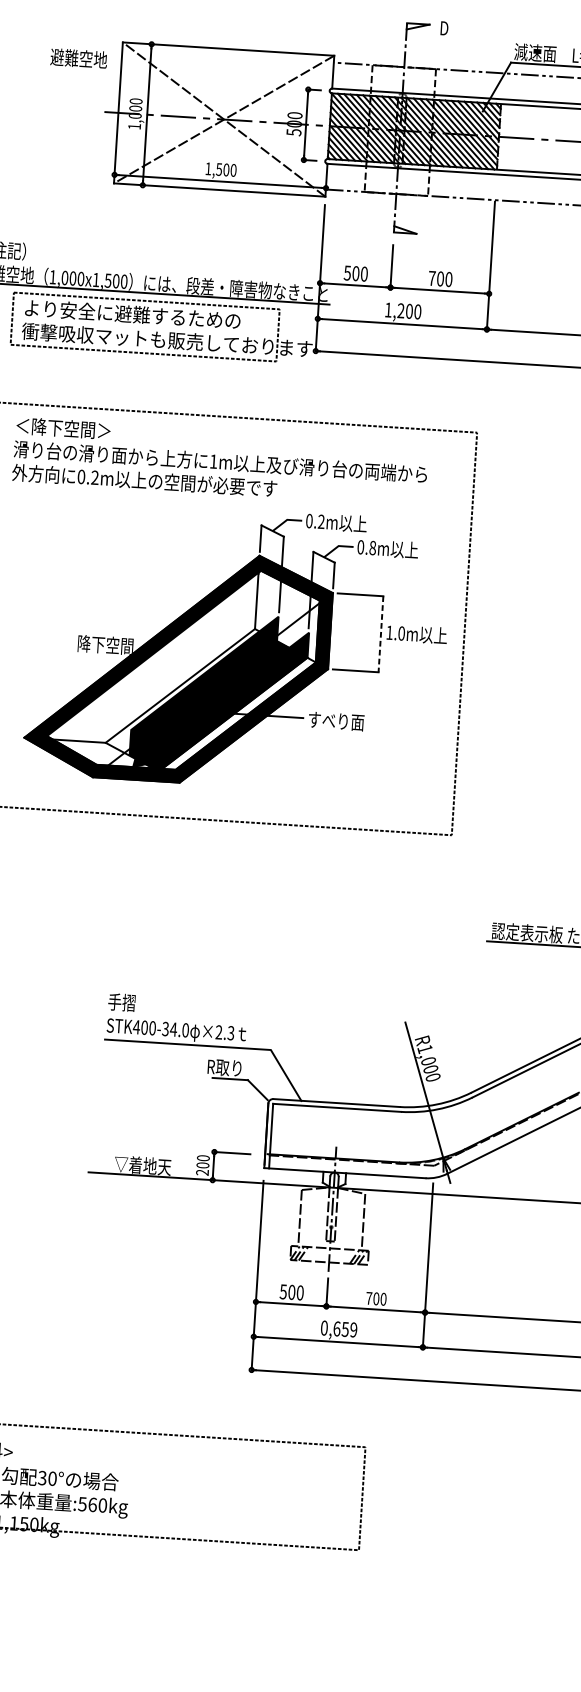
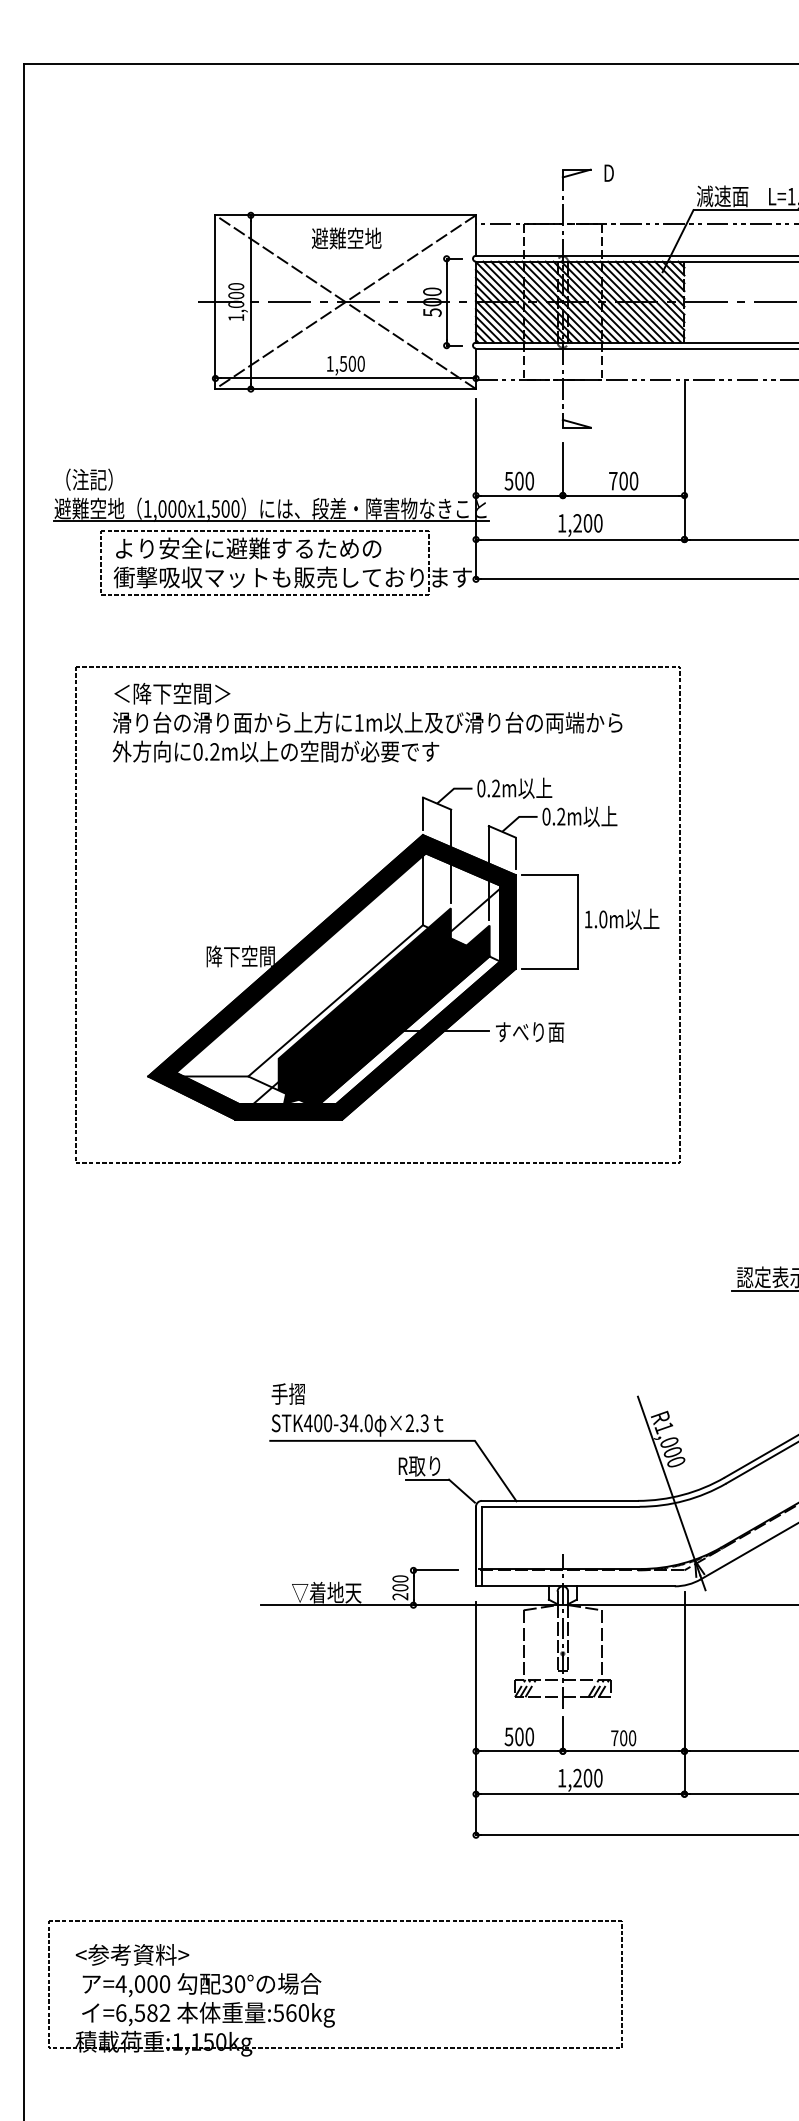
text: (78, 58) -> (346, 238), moved
text: (372, 547) -> (561, 816), 0.8m -> 0.2m
line: (380, 634) -> (577, 922), dashed -> solid
text: (339, 1328) -> (580, 1777), 0,659 -> 1,200

